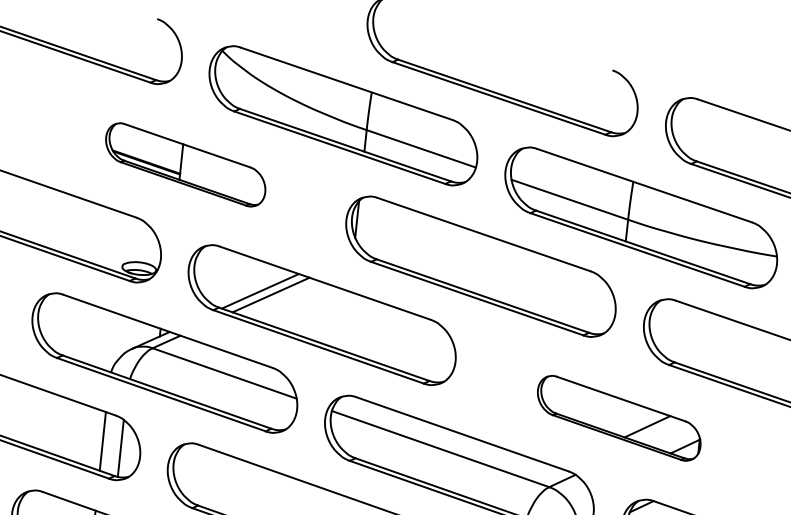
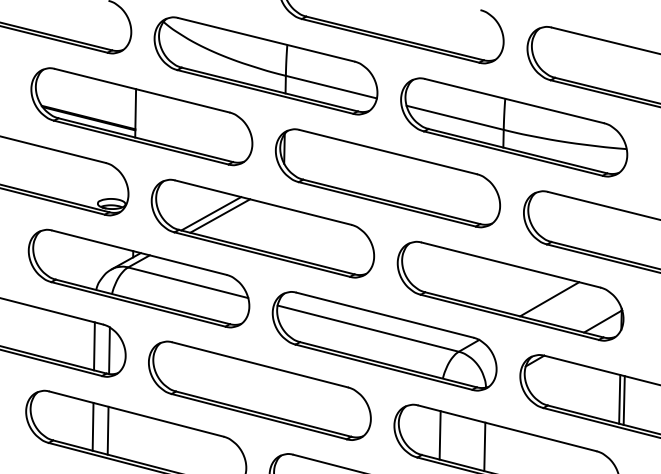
part: (185, 164) -> (141, 116), size x1.67
part: (619, 417) -> (510, 290), size x1.67

